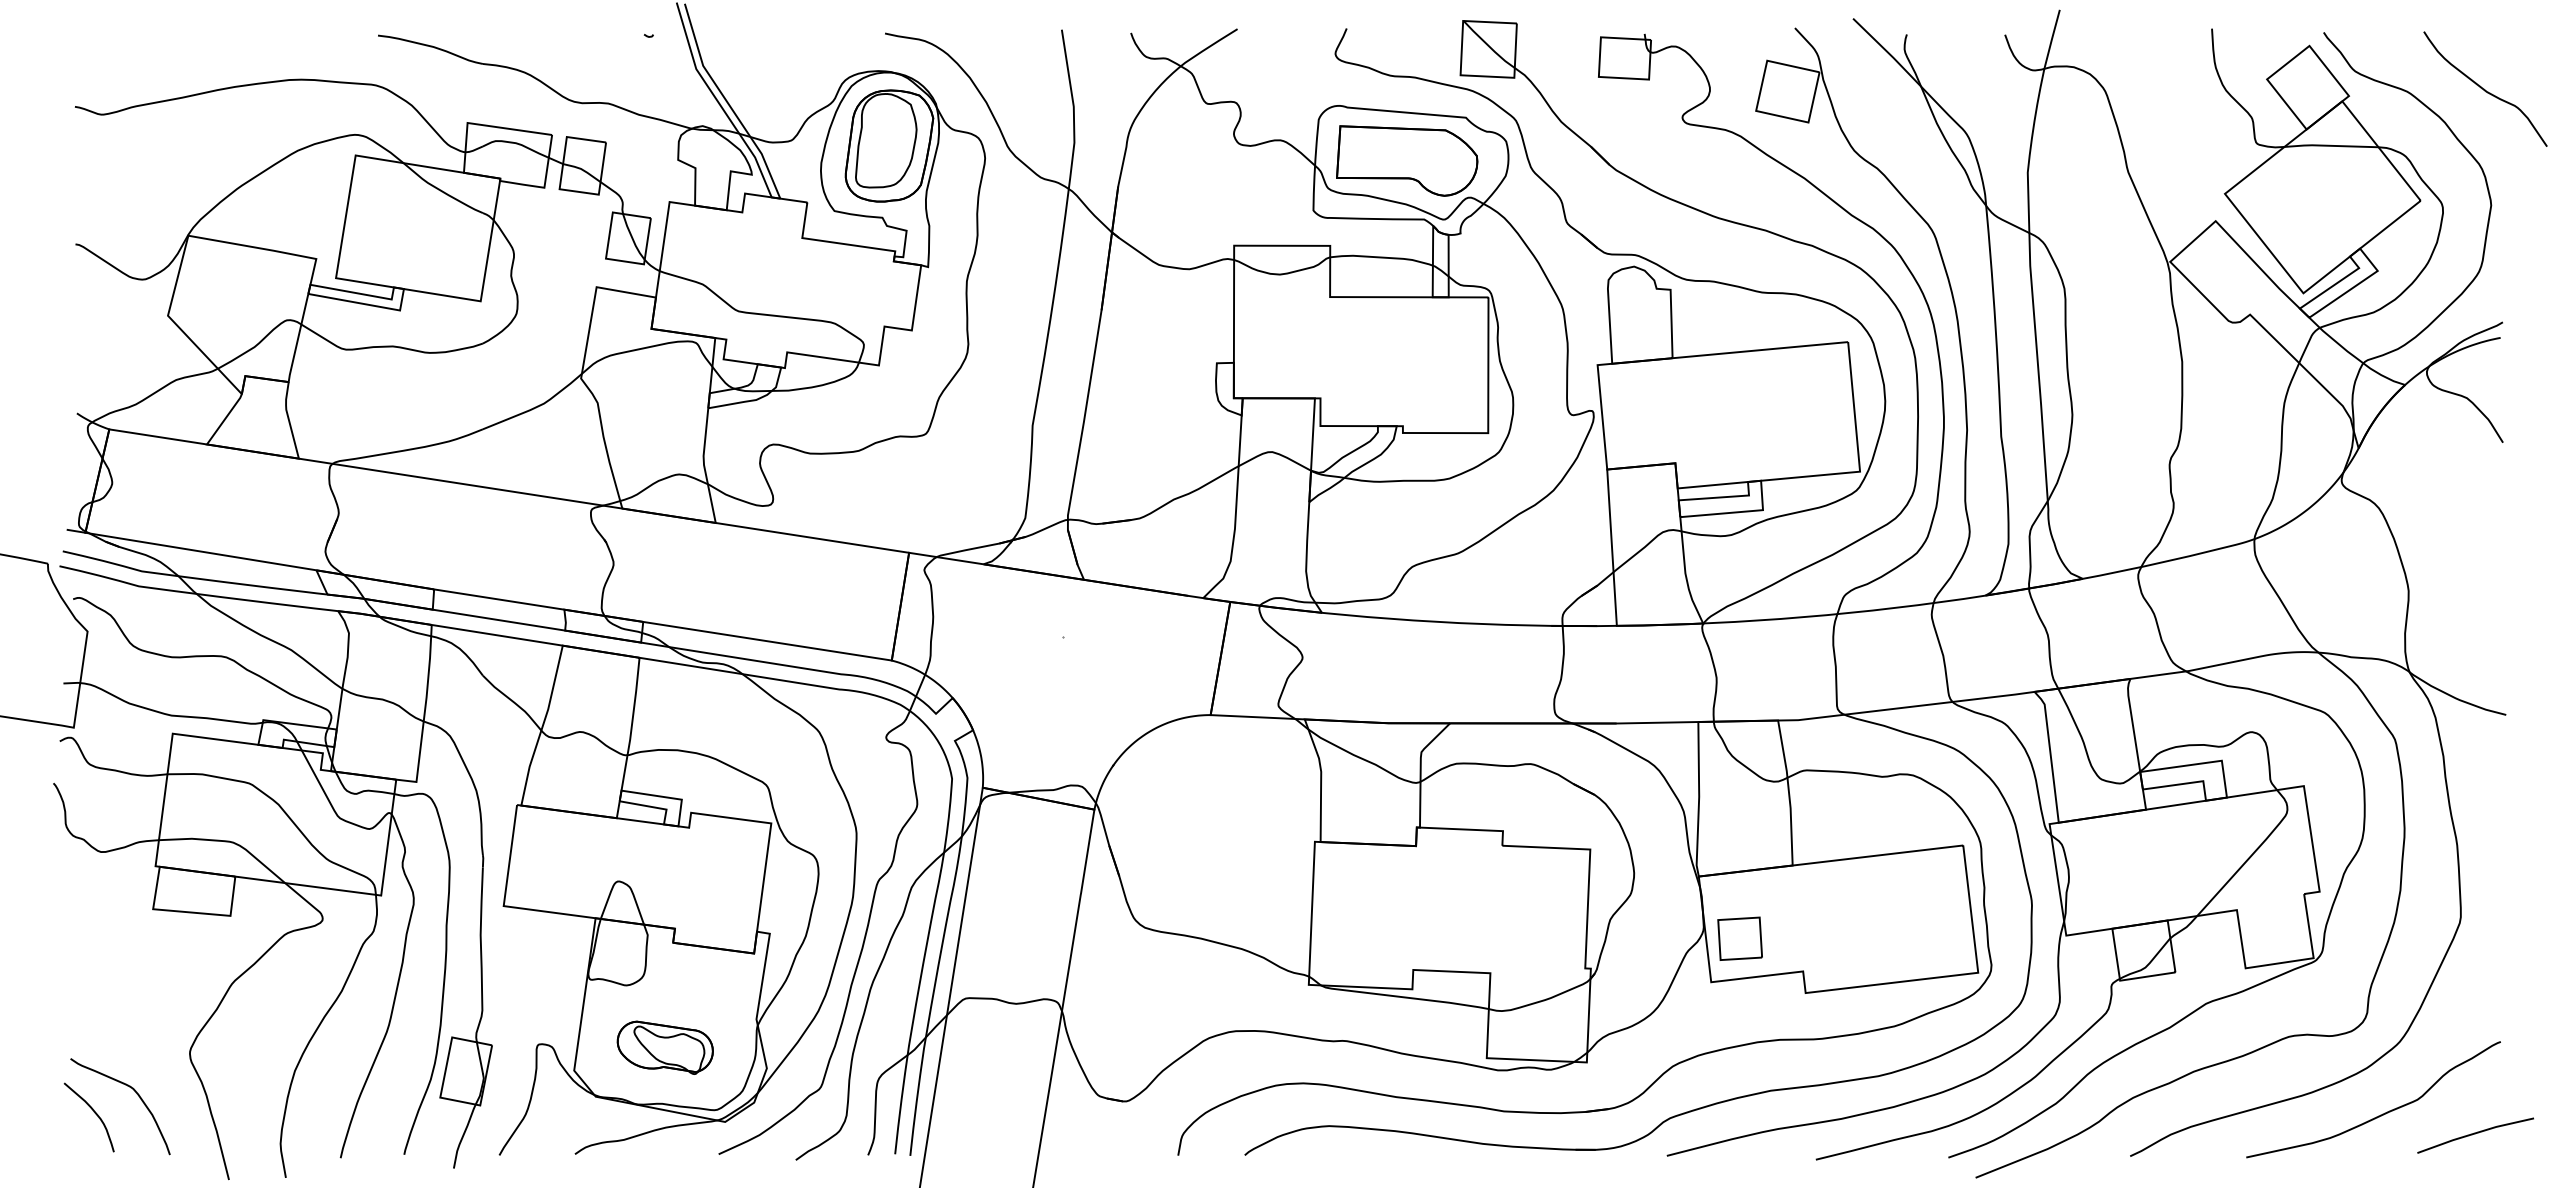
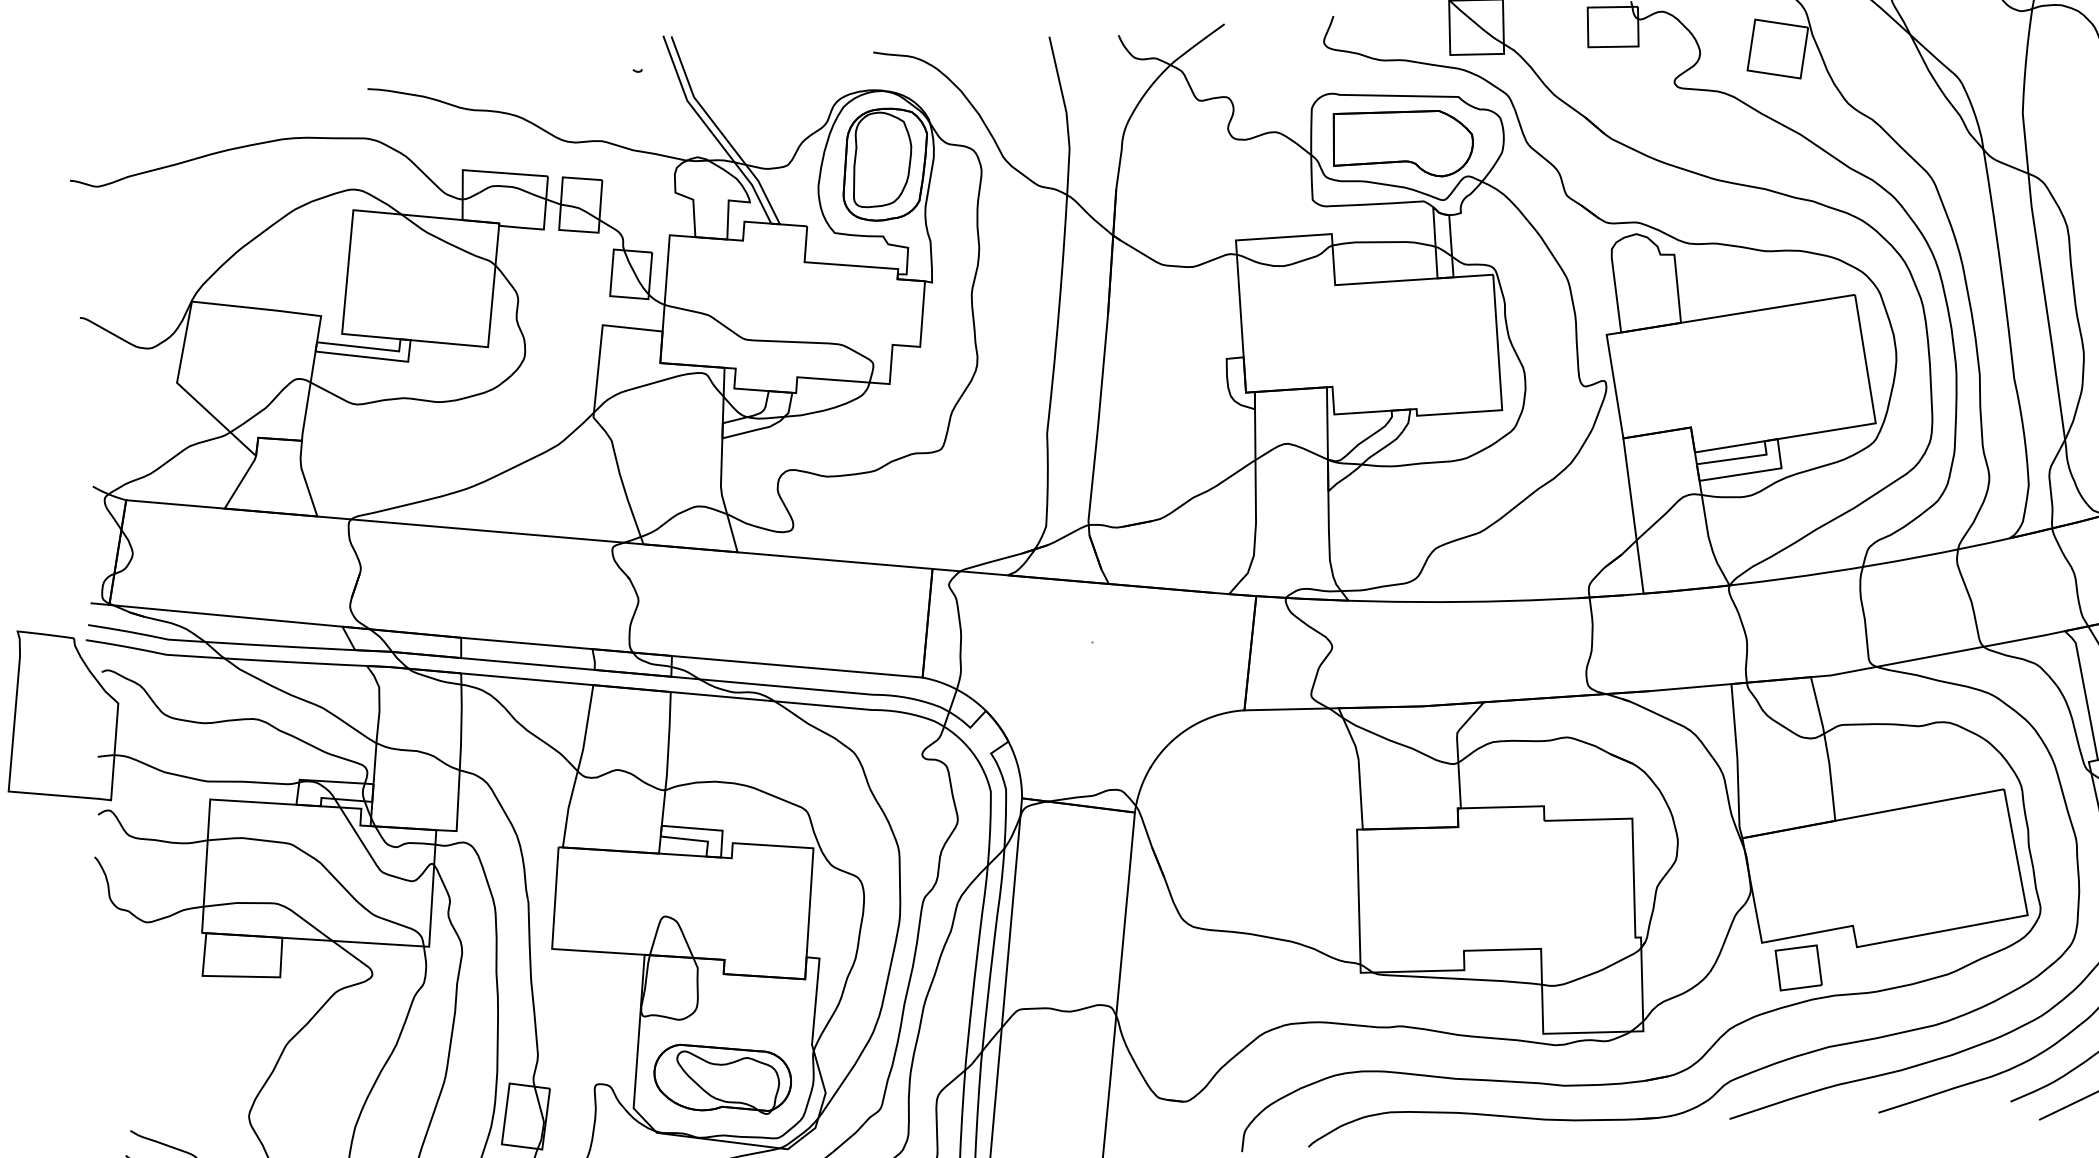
part: (1739, 938) -> (1798, 967), moved
part: (665, 1047) -> (723, 1079), size x1.43

